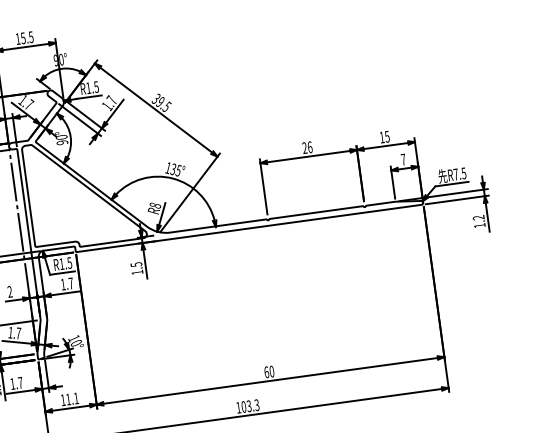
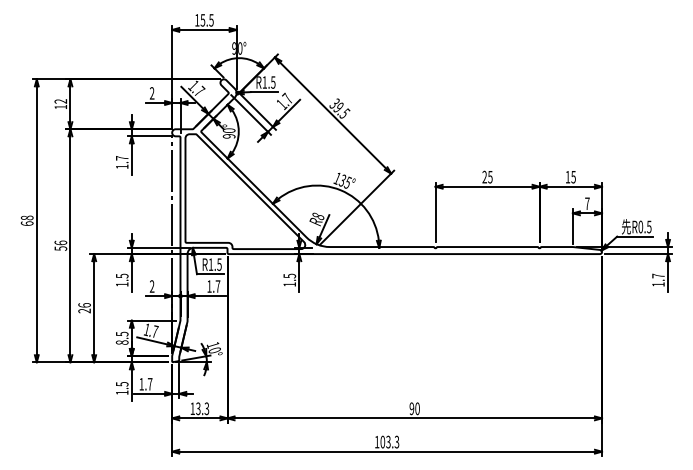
text: (310, 146) -> (490, 176), 26 -> 25
text: (455, 174) -> (640, 226), R7.5 -> R0.5
text: (478, 217) -> (658, 275), 1.2 -> 1.7
text: (266, 372) -> (411, 408), 60 -> 90
text: (72, 398) -> (202, 408), 11.1 -> 13.3

